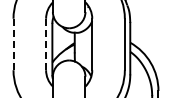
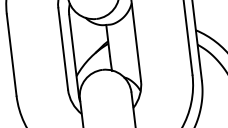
line: (13, 44) -> (11, 55), dashed -> solid
line: (46, 44) -> (63, 48), dashed -> solid

